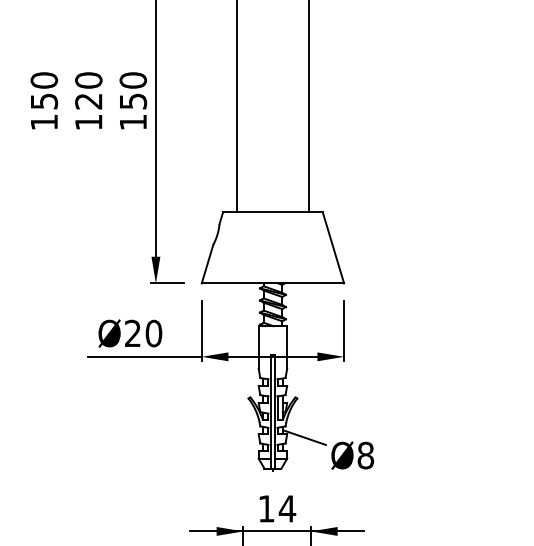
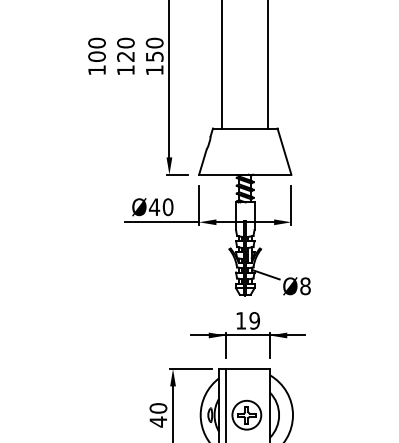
text: (43, 101) -> (96, 56), 150 -> 100
text: (132, 332) -> (154, 206), Ø20 -> Ø40
text: (287, 508) -> (254, 320), 14 -> 19

